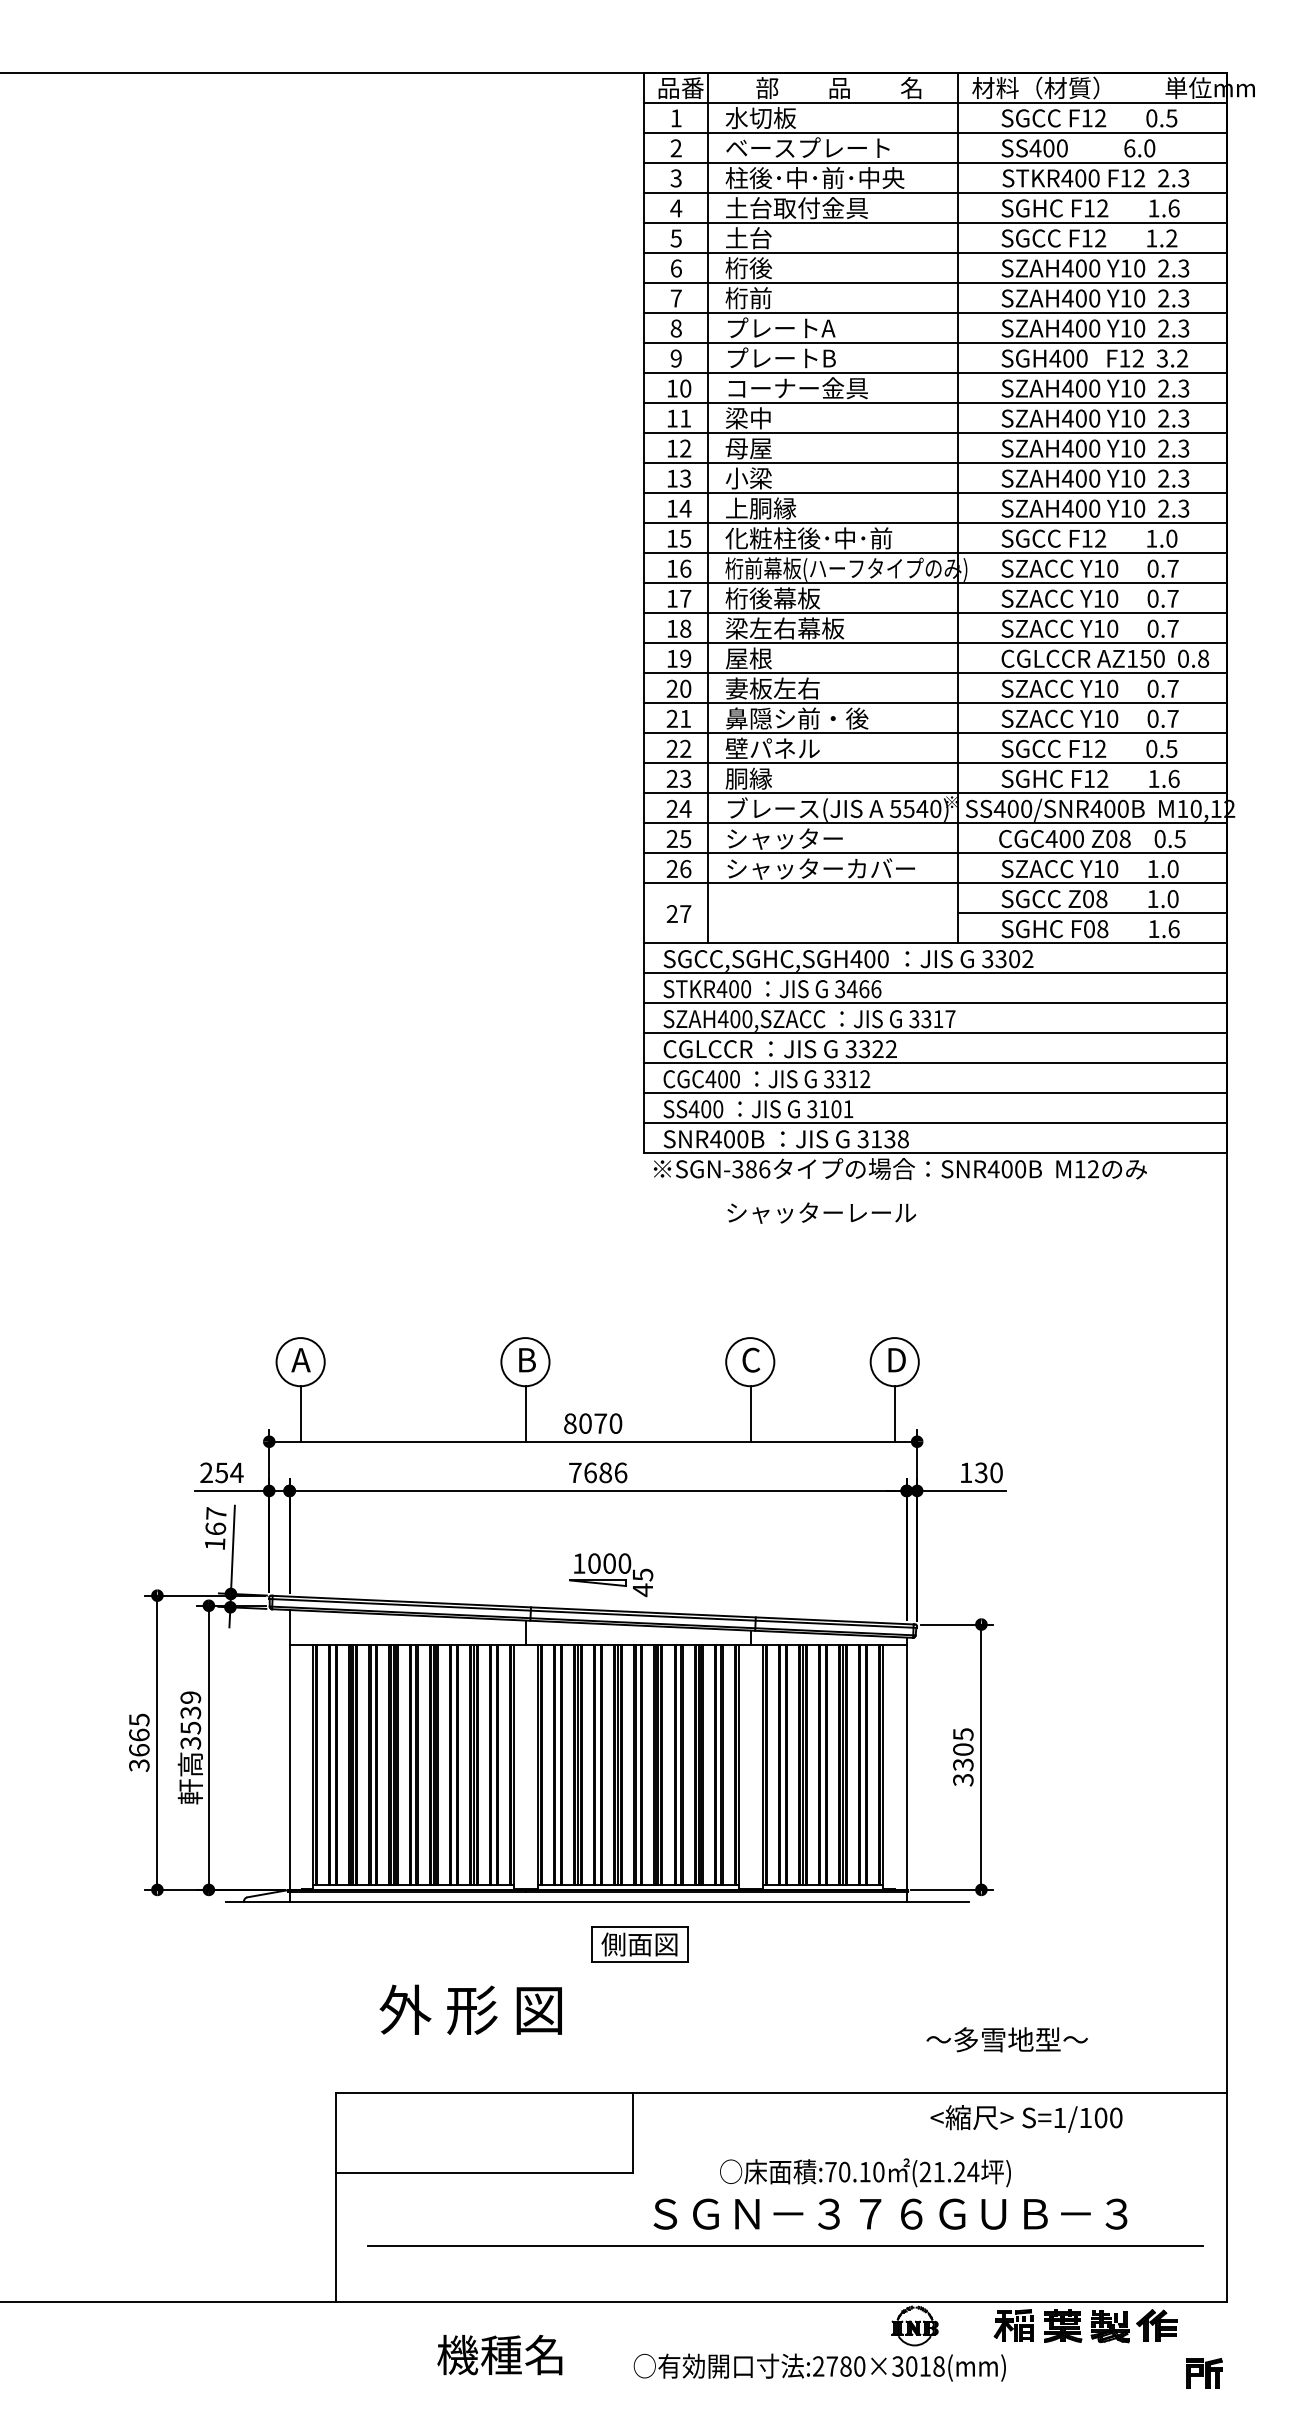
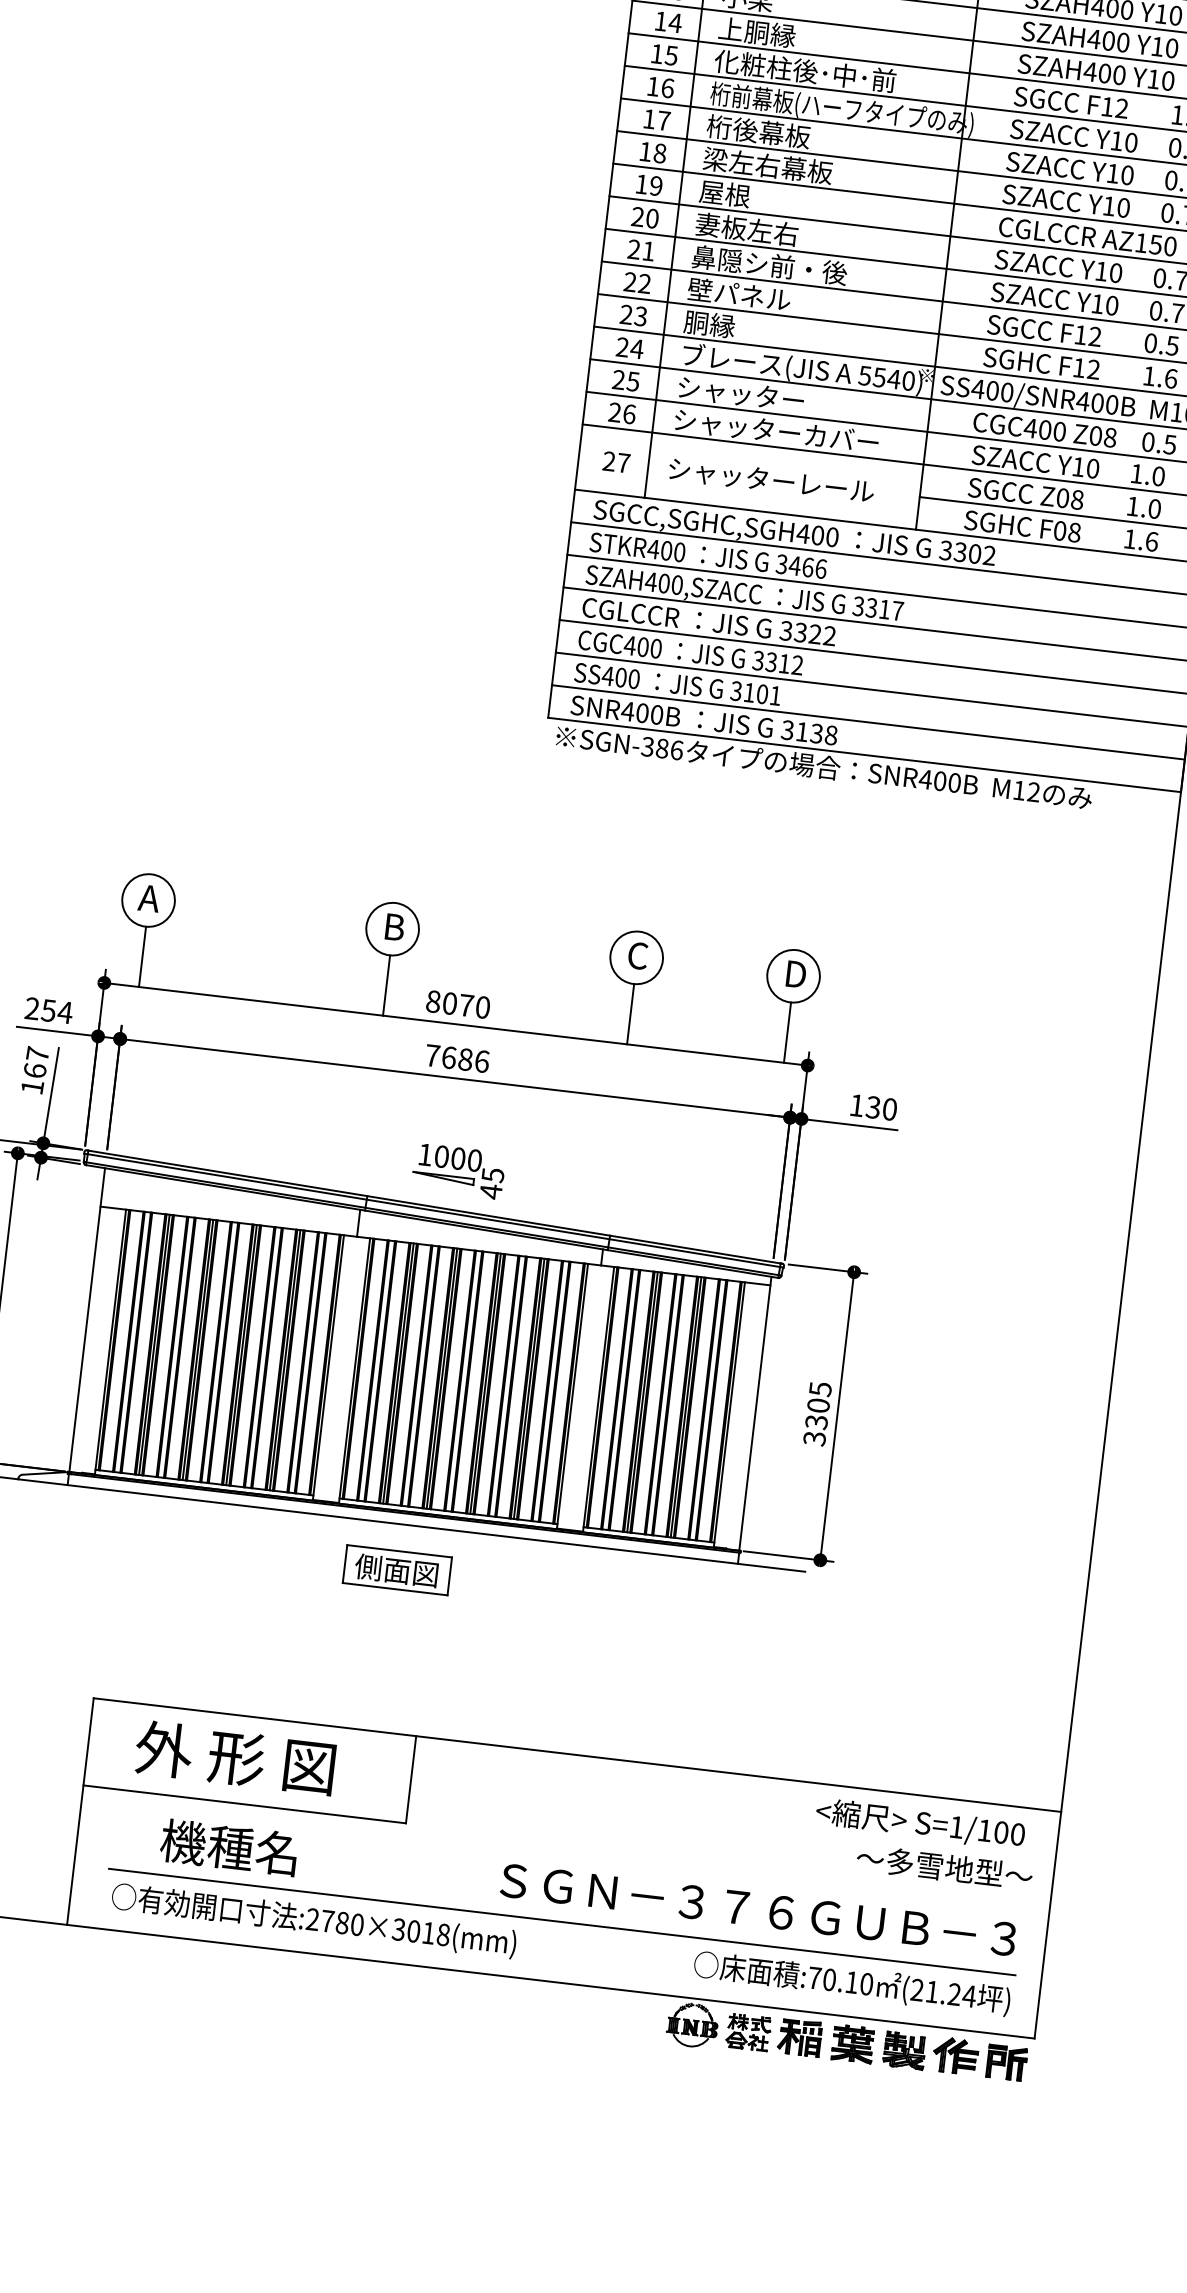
text: (821, 1212) -> (771, 479), moved
part: (639, 1944) -> (396, 1570), moved
text: (470, 2009) -> (234, 1757), moved
text: (1006, 2039) -> (943, 1867), moved
text: (1026, 2118) -> (920, 1823), moved
text: (865, 2172) -> (852, 1982), moved
text: (890, 2213) -> (758, 1909), moved
part: (966, 2326) -> (748, 2032), added
text: (499, 2354) -> (228, 1846), moved
text: (819, 2367) -> (313, 1920), moved
part: (1204, 2373) -> (1006, 2062), moved

